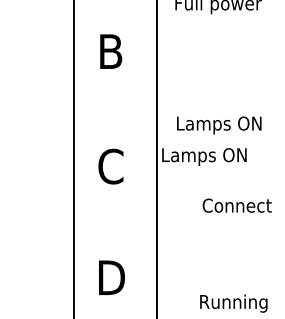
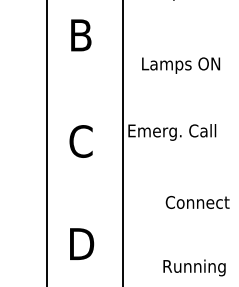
text: (219, 125) -> (181, 65), moved
text: (210, 156) -> (172, 132), Lamps ON -> Emerg. Call
text: (236, 205) -> (196, 202), moved

